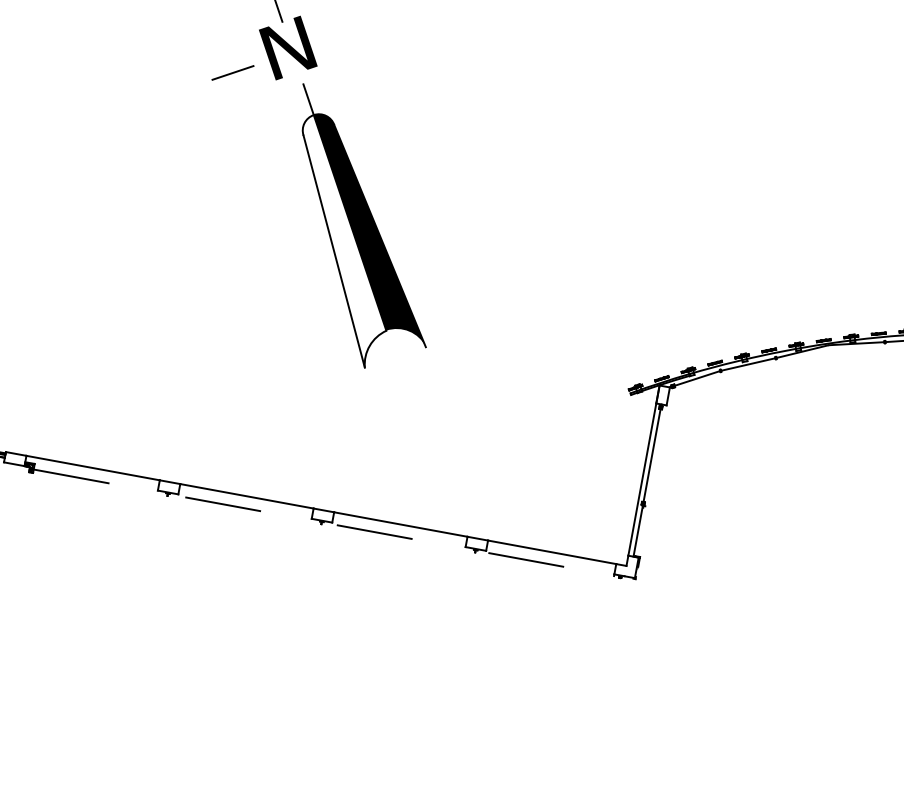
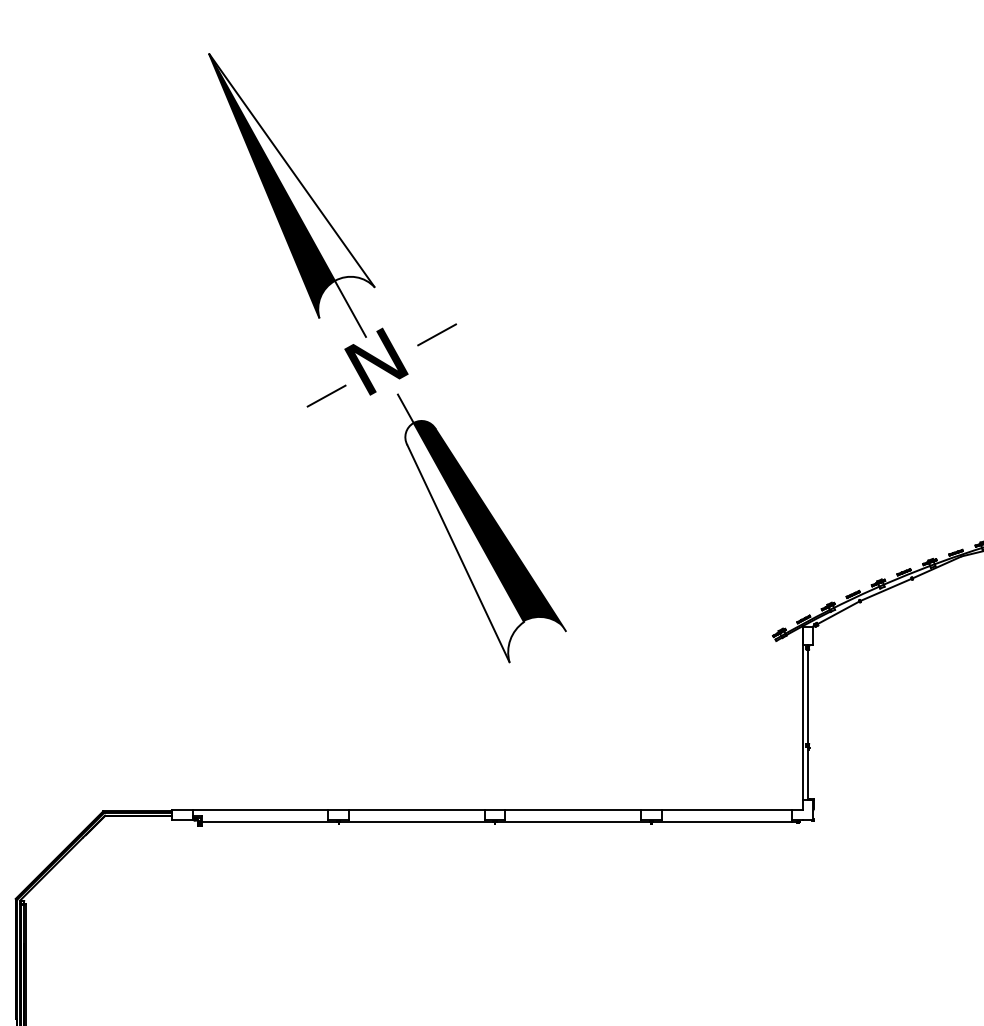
line: (352, 32) -> (436, 334), added
line: (327, 523) -> (500, 822), dashed -> solid

